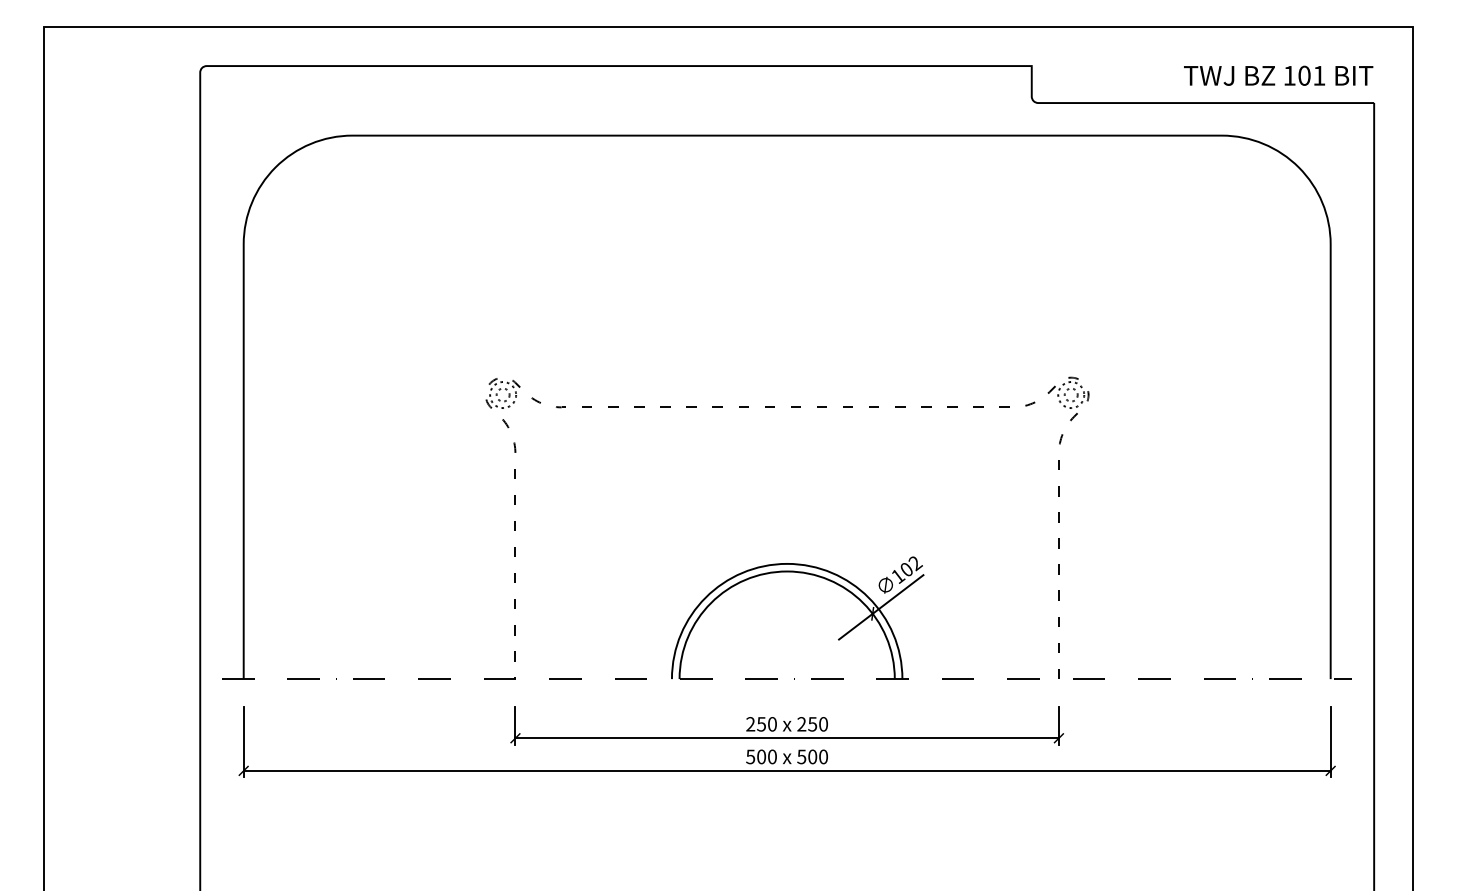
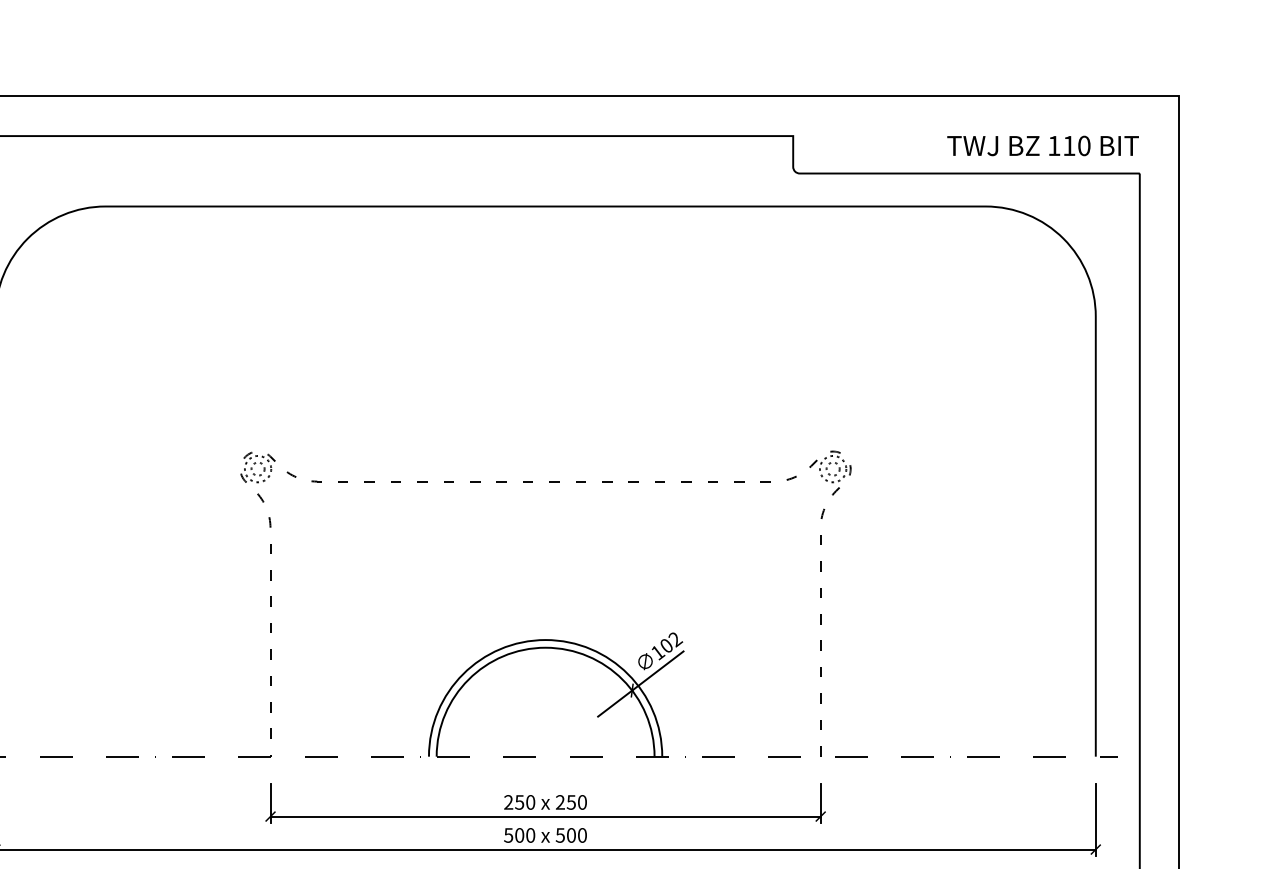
text: (1311, 75) -> (1076, 145), 101 -> 110

